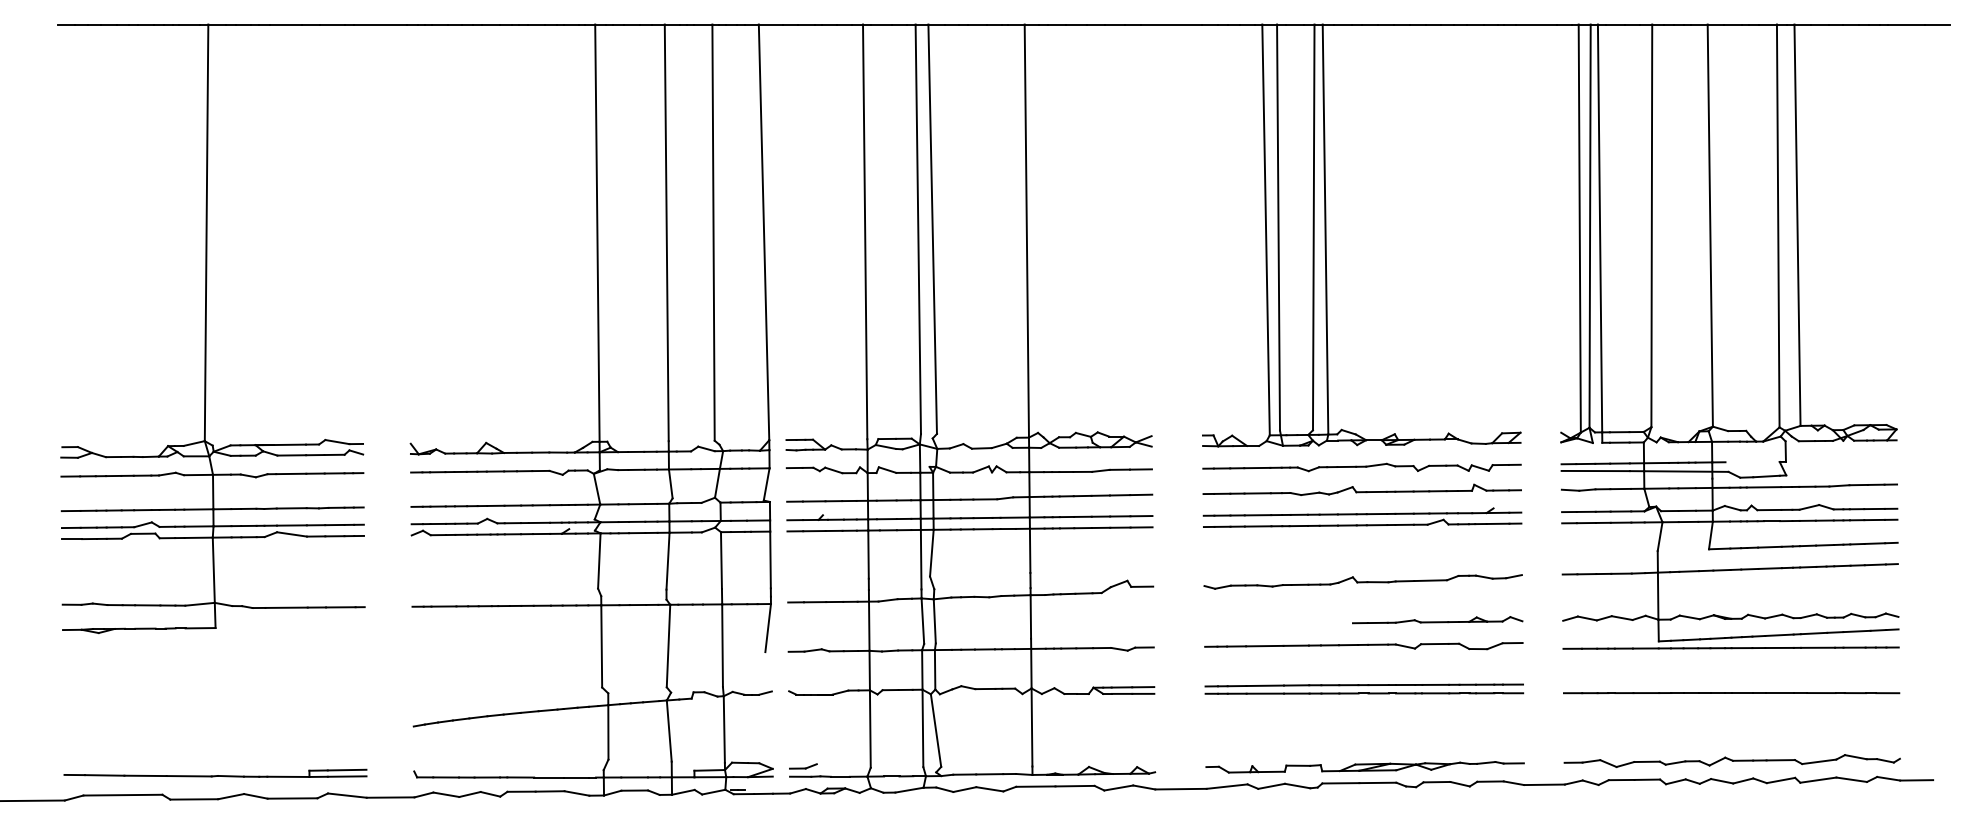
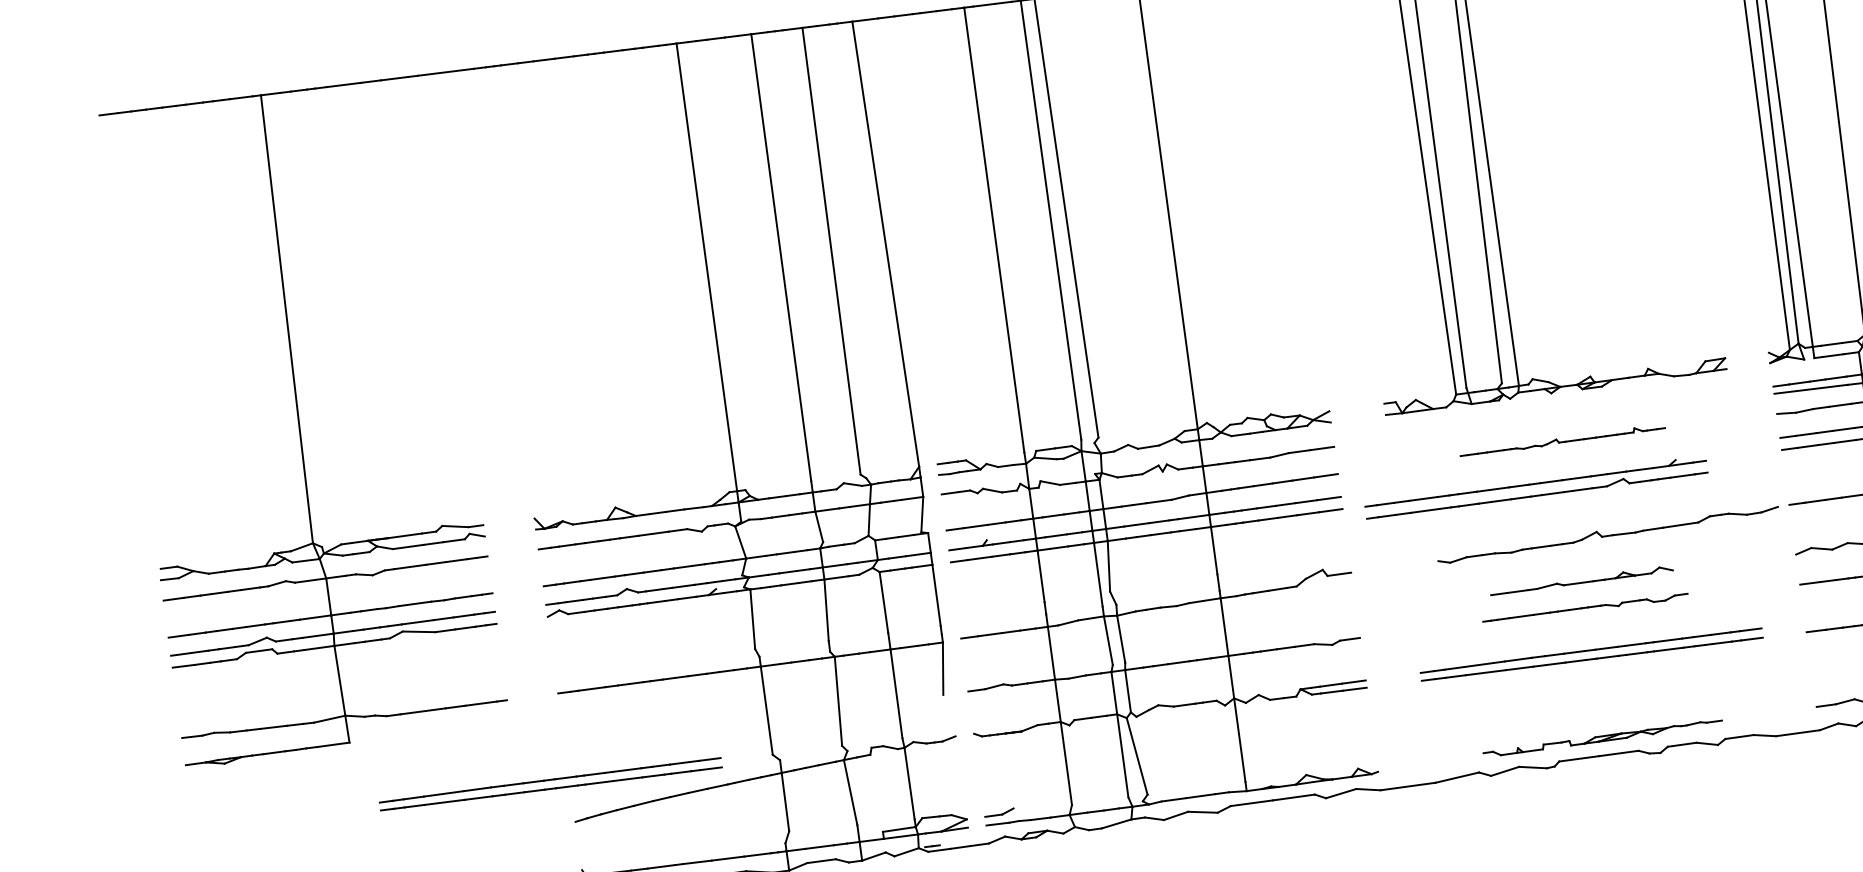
part: (1361, 467) -> (1558, 416), removed
part: (1361, 489) -> (1561, 440), size x0.6
part: (1362, 517) -> (1536, 487), moved
part: (1362, 581) -> (1607, 535), moved
part: (1437, 620) -> (1581, 580), moved
part: (1363, 646) -> (1585, 608), size x0.6
part: (395, 688) -> (550, 783), added
part: (1364, 767) -> (1602, 738), size x0.7

